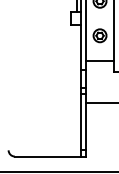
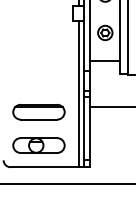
line: (76, 91) -> (79, 94), added
part: (39, 107) -> (38, 112), added
part: (39, 136) -> (38, 145), added

